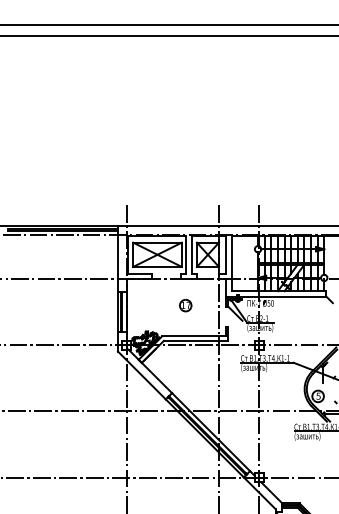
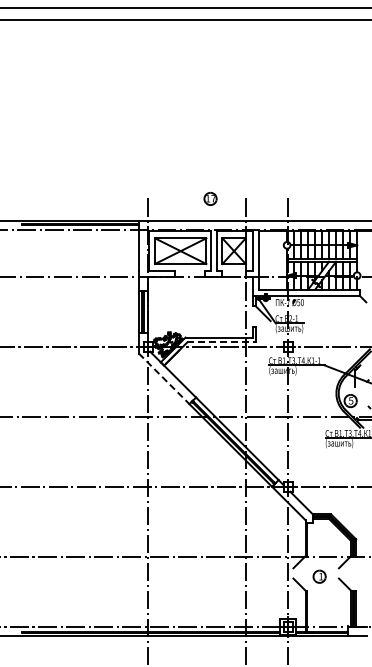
part: (185, 305) -> (210, 198), moved
line: (197, 341) -> (222, 342), solid -> dashed
line: (142, 375) -> (164, 378), solid -> dashed

